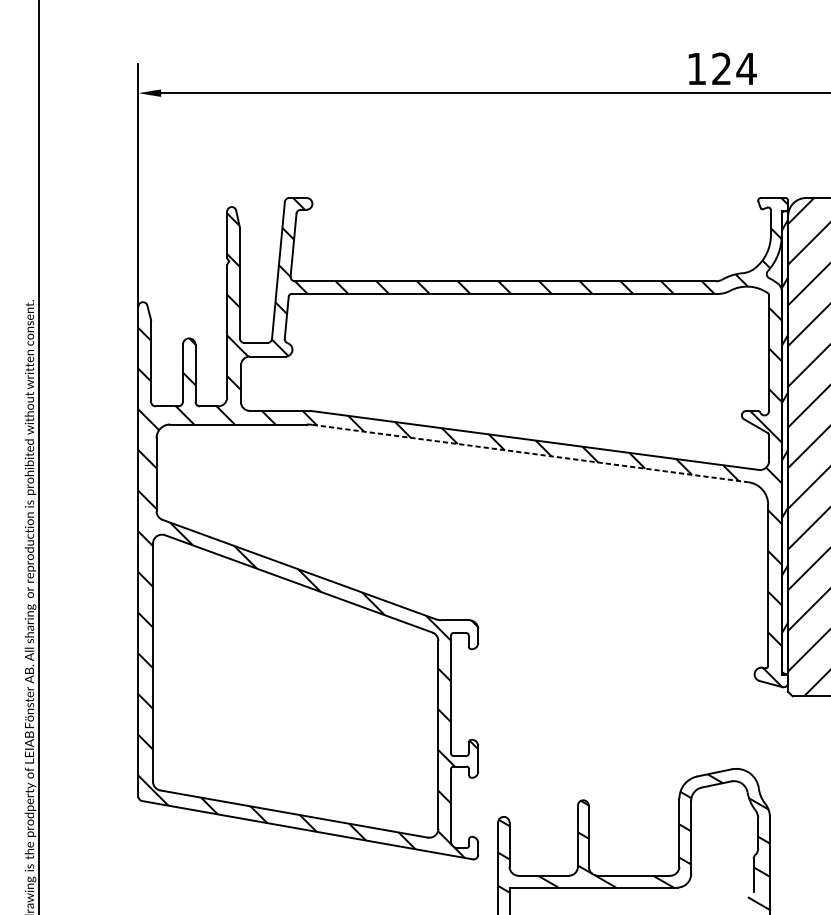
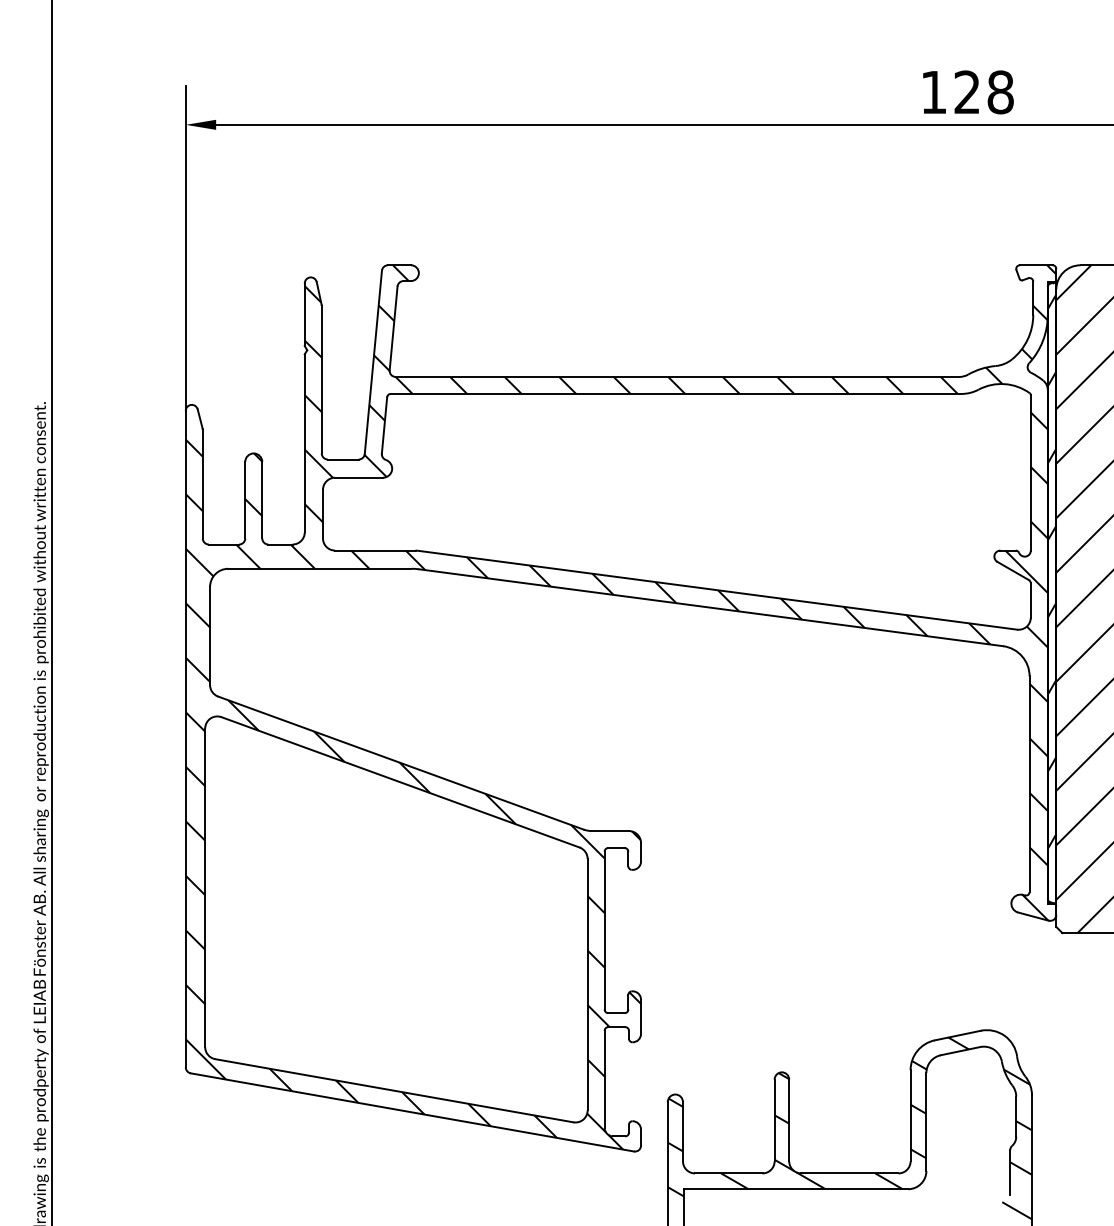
text: (746, 69) -> (1000, 92), 124 -> 128
line: (530, 453) -> (711, 607), dashed -> solid

